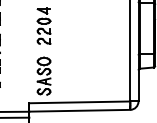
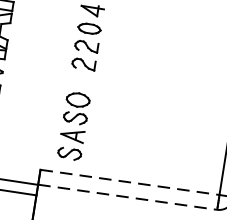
line: (80, 102) -> (131, 182), solid -> dashed
line: (80, 110) -> (128, 196), solid -> dashed

